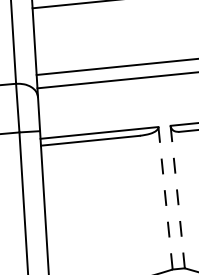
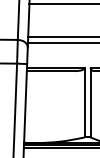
line: (177, 196) -> (90, 102), dashed -> solid
line: (165, 198) -> (84, 102), dashed -> solid

